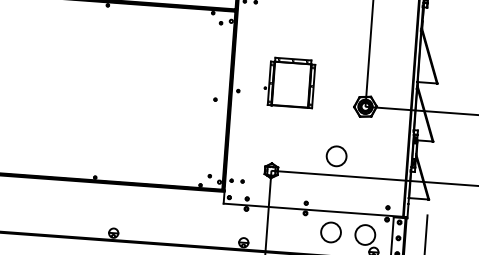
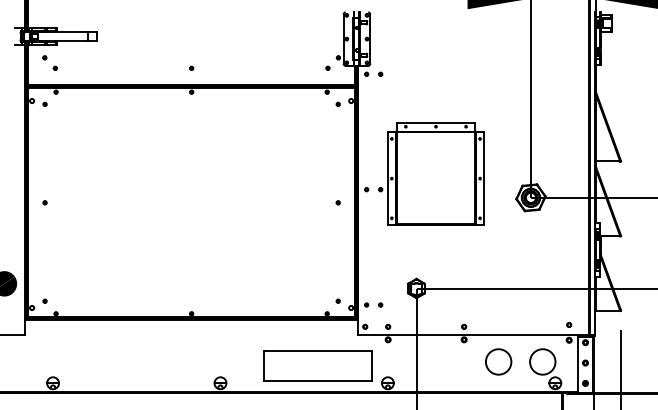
part: (289, 82) -> (431, 173), size x1.67
circle: (336, 155) -> (498, 263), removed
part: (190, 224) -> (317, 365), added

